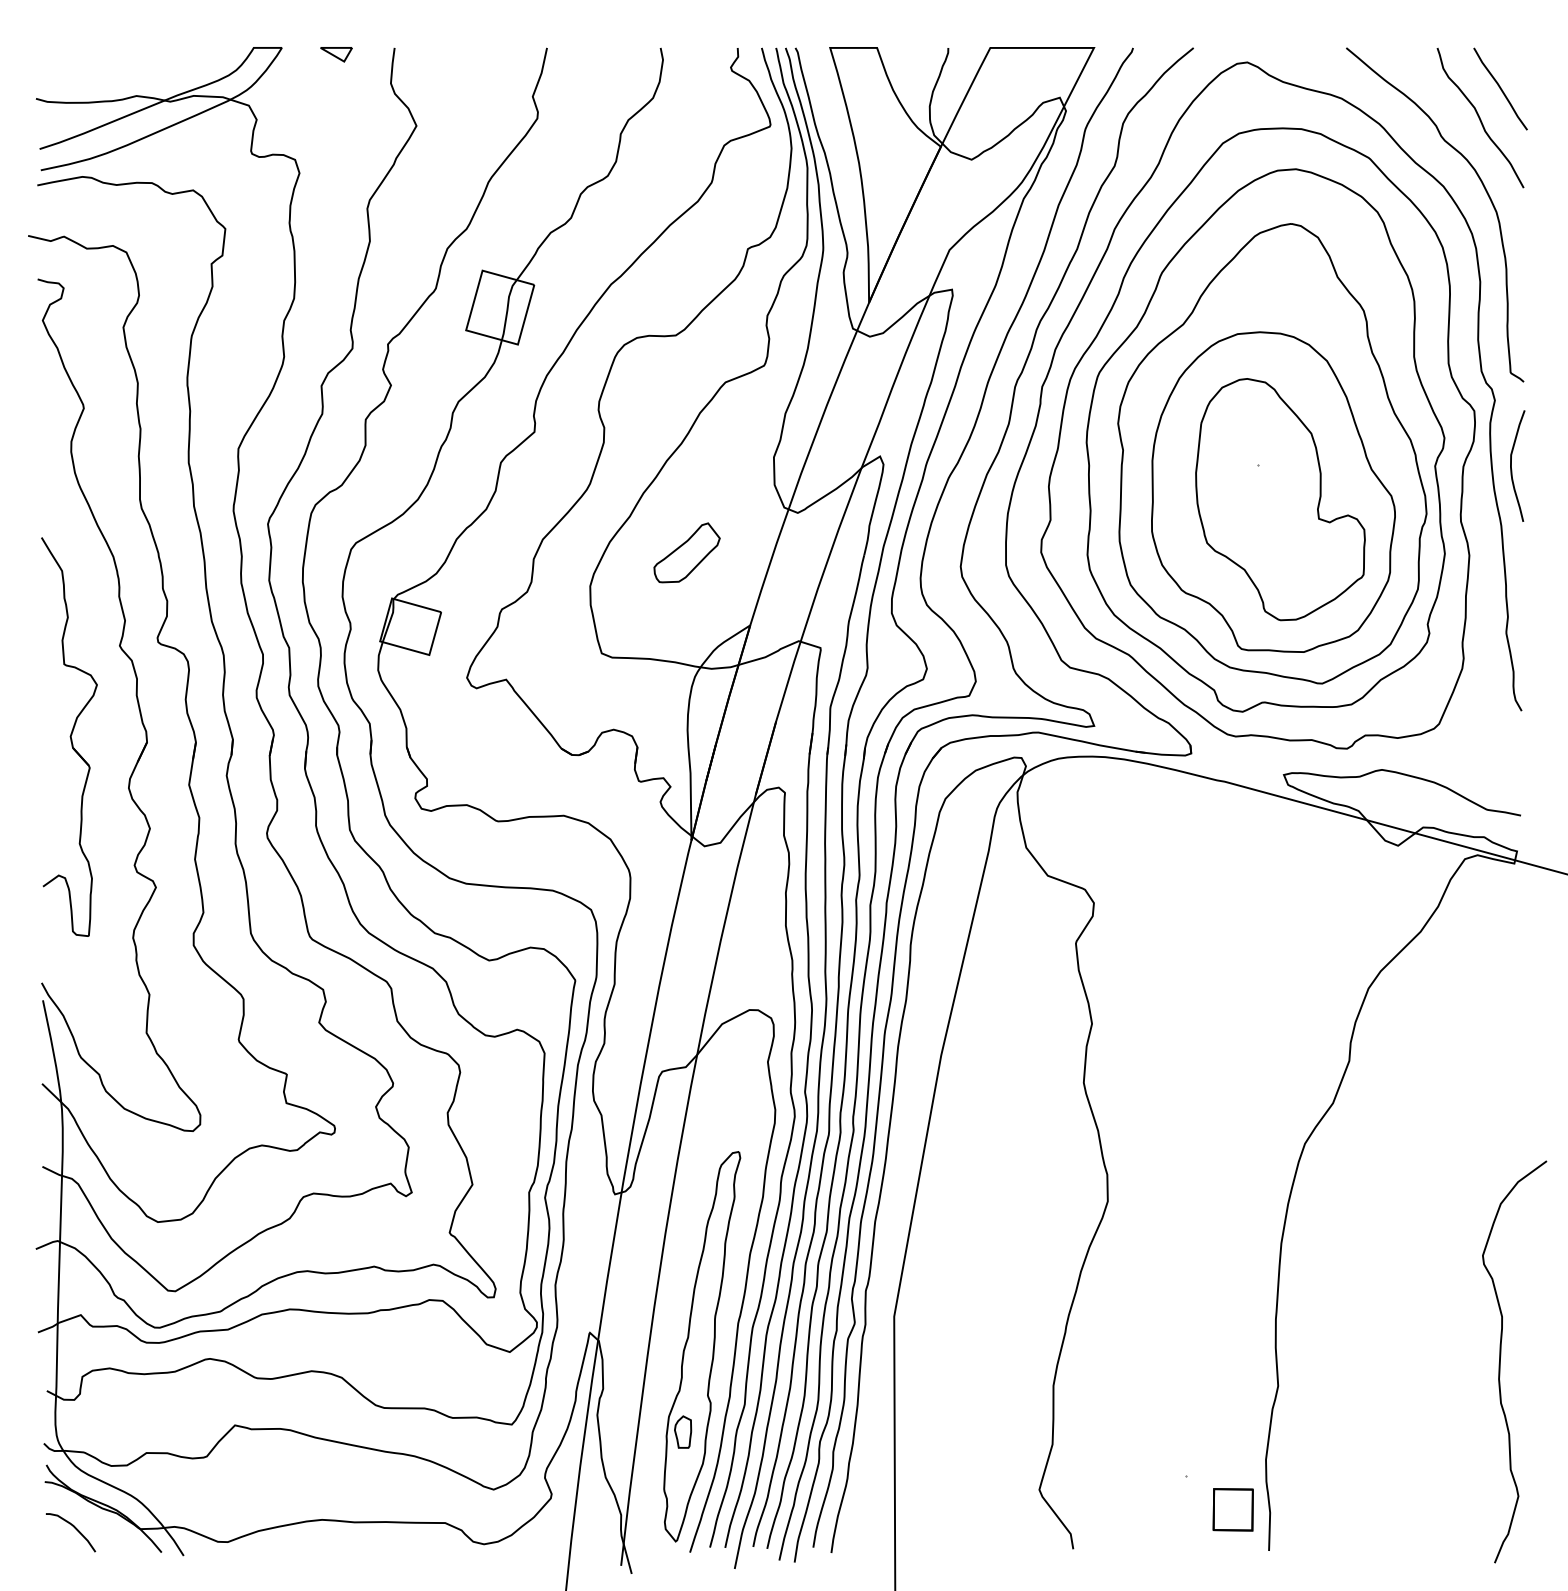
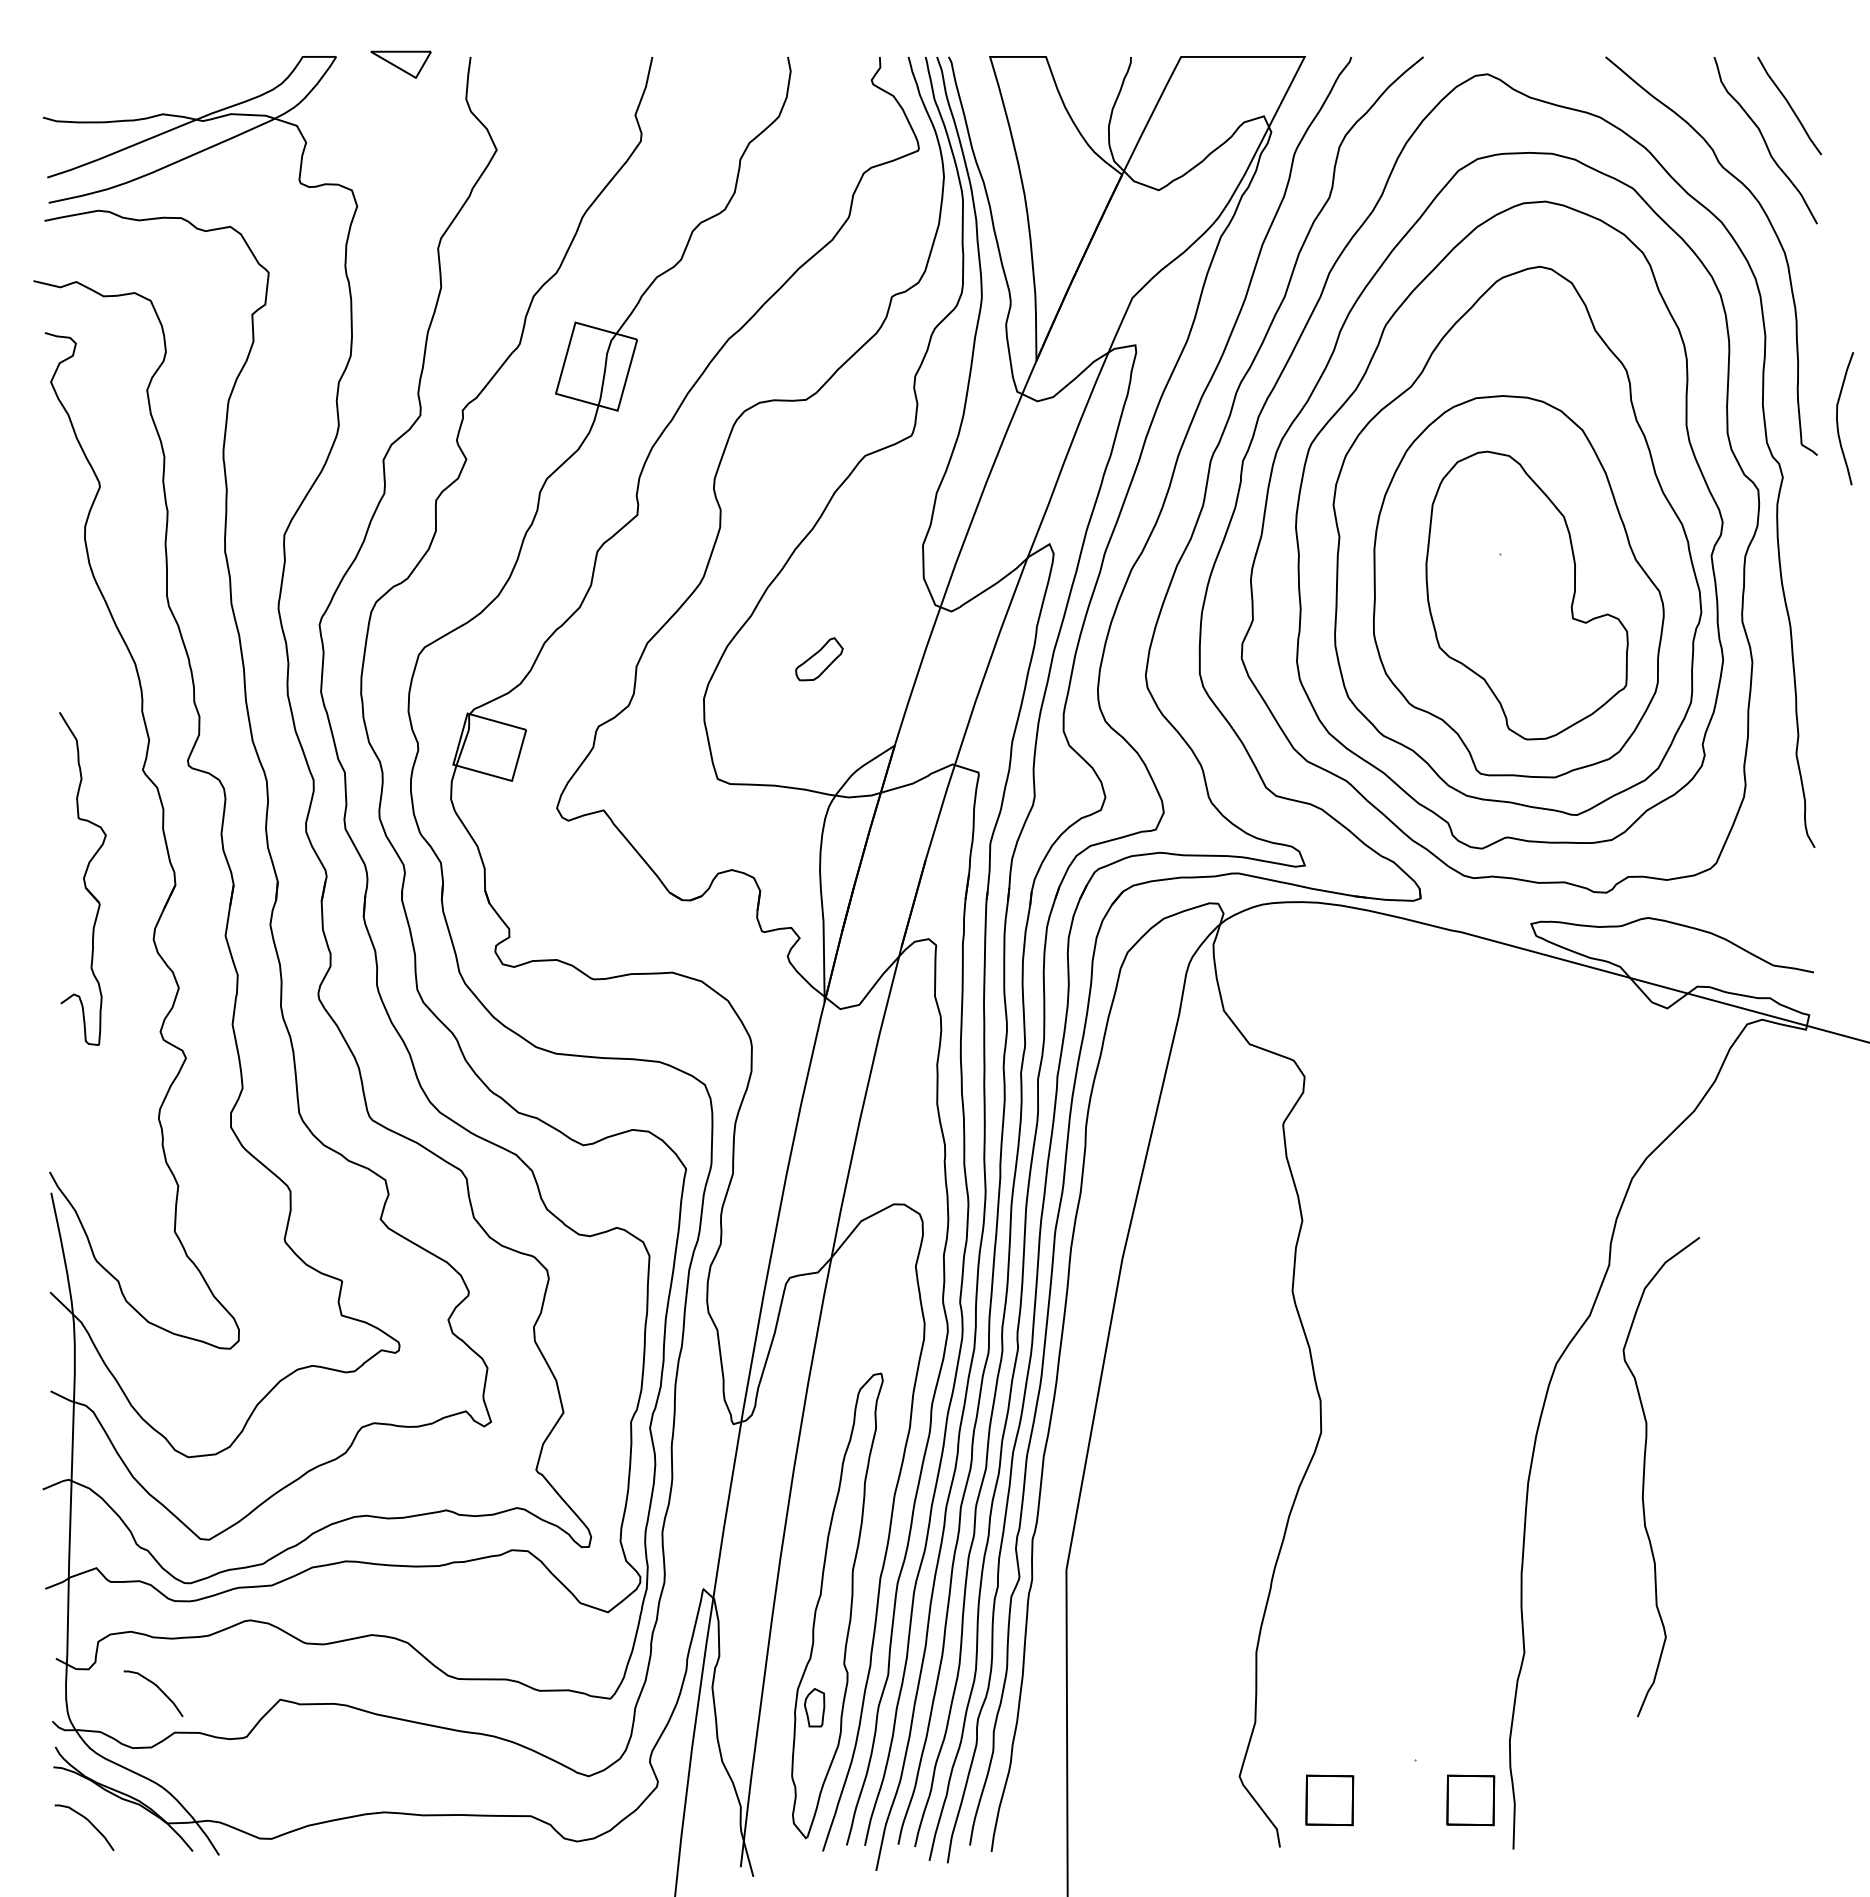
part: (336, 55) -> (401, 65), size x1.6
curve: (1511, 465) -> (1837, 418), moved
part: (687, 553) -> (819, 659), size x0.6
part: (69, 736) -> (82, 878), size x0.7
curve: (1500, 1362) -> (1644, 1477), moved
curve: (133, 1417) -> (159, 1690), added
part: (1114, 1509) -> (1329, 1800), added

